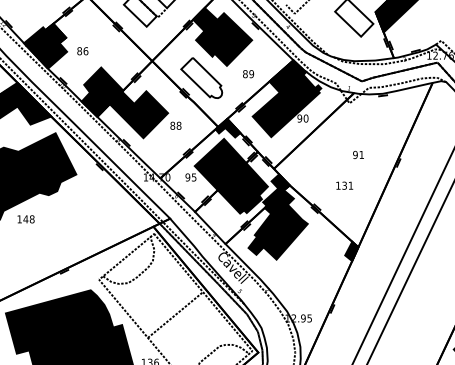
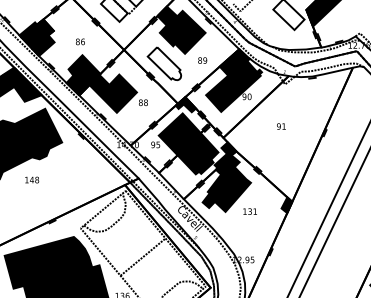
text: (82, 50) -> (80, 41), moved
text: (358, 154) -> (281, 126), moved
text: (343, 185) -> (249, 211), moved
text: (26, 218) -> (32, 179), moved

